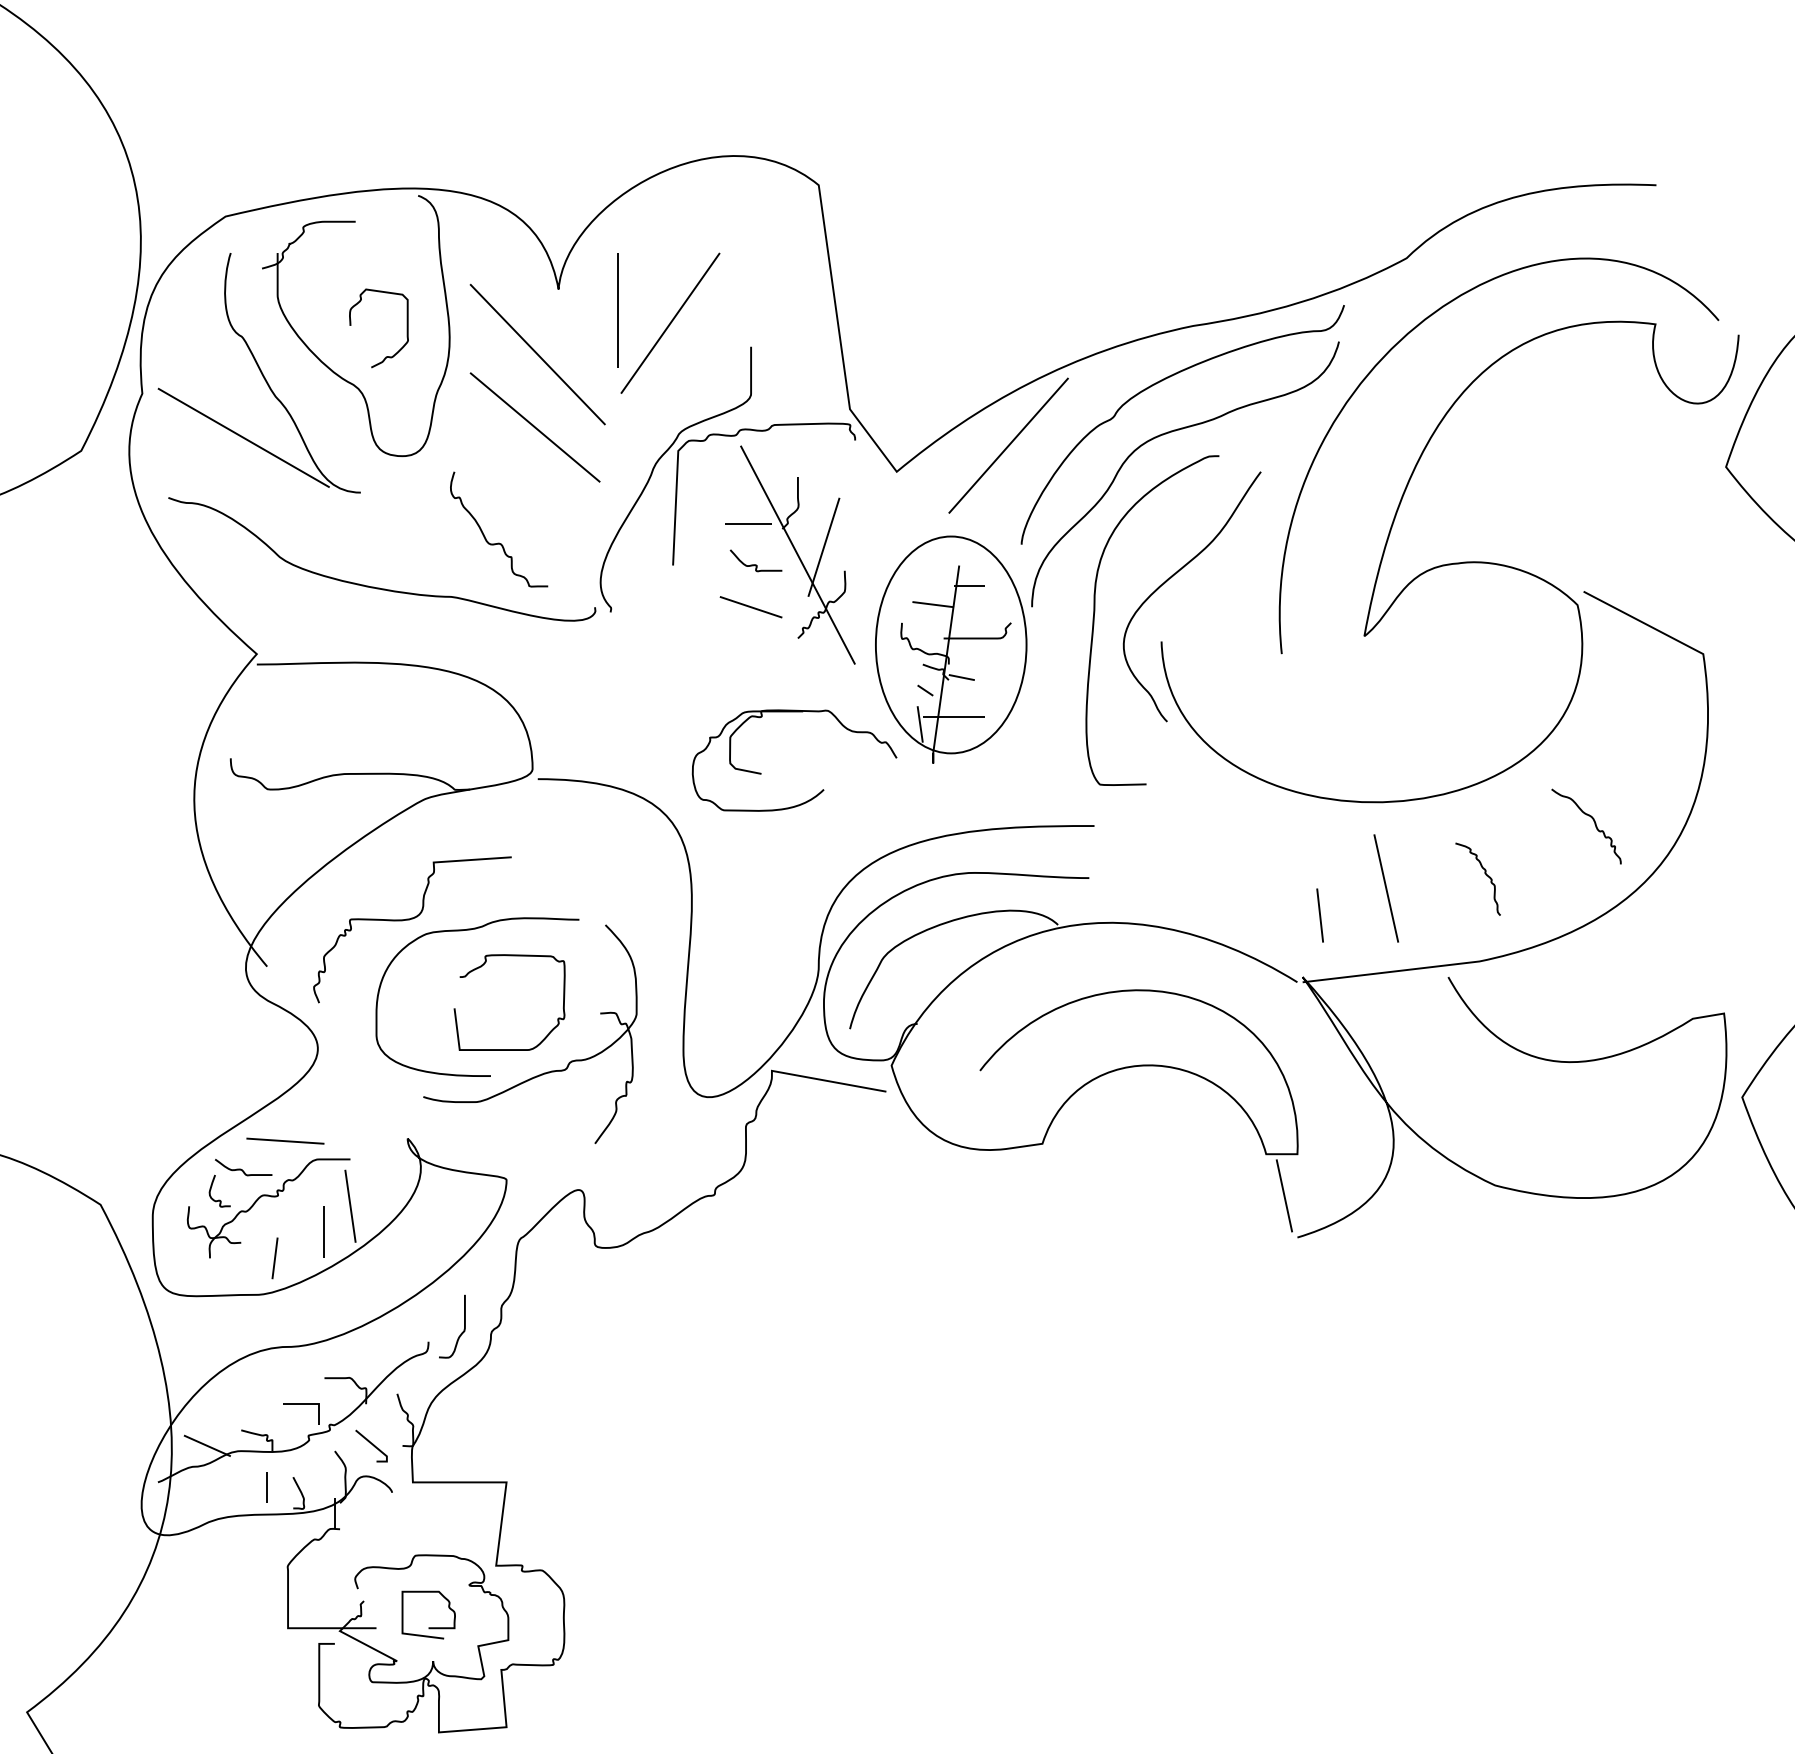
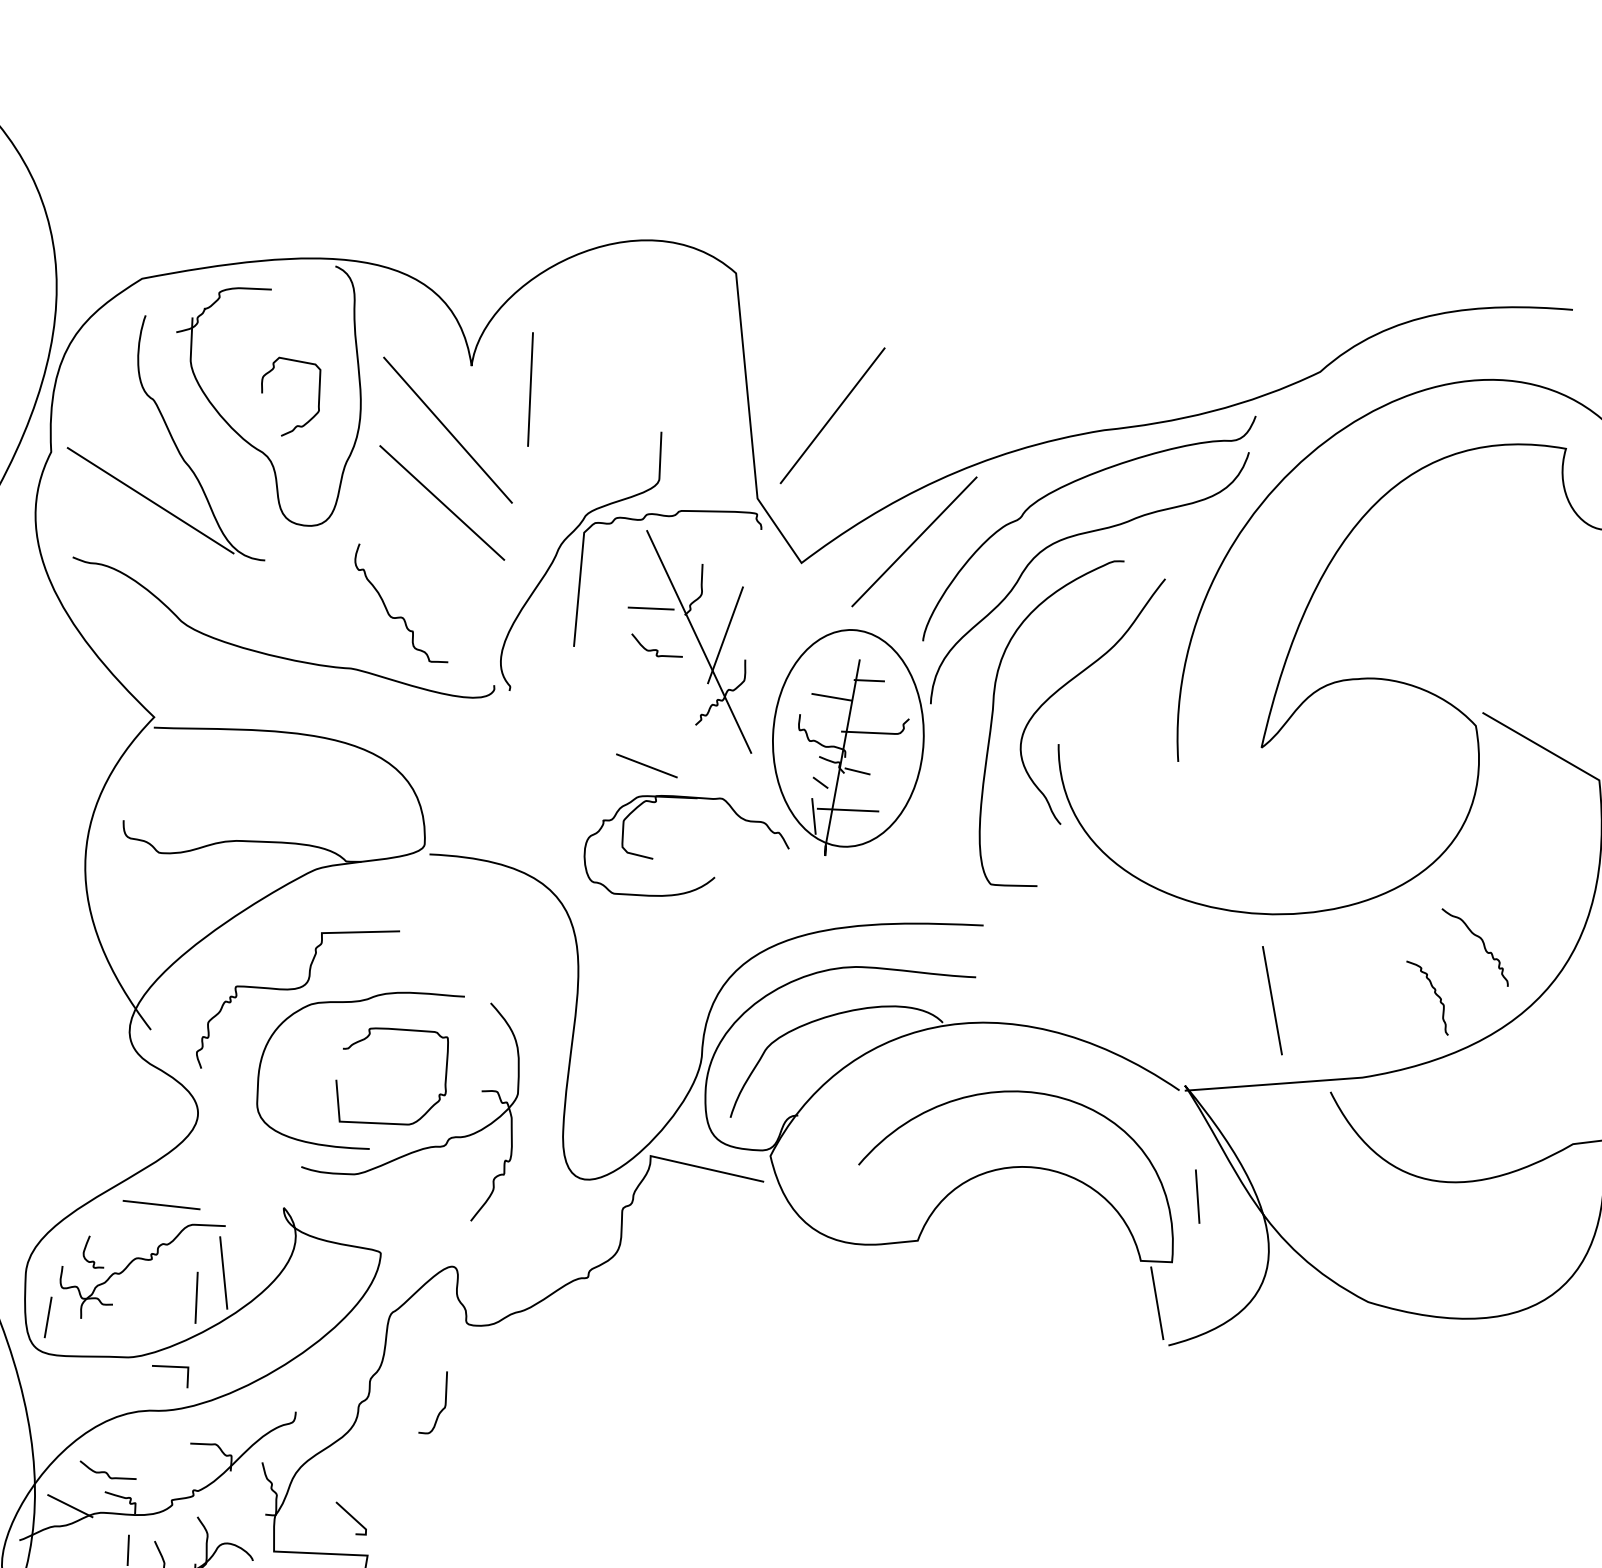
line: (670, 322) -> (832, 414), moved
line: (750, 607) -> (646, 766), moved
curve: (1484, 873) -> (1434, 992), moved
line: (1319, 915) -> (1197, 1196), moved
curve: (242, 1169) -> (106, 1472), moved
line: (274, 1258) -> (47, 1317), moved
curve: (460, 1333) -> (440, 1409), moved
curve: (301, 1404) -> (170, 1366), moved
curve: (371, 1444) -> (351, 1516), moved

